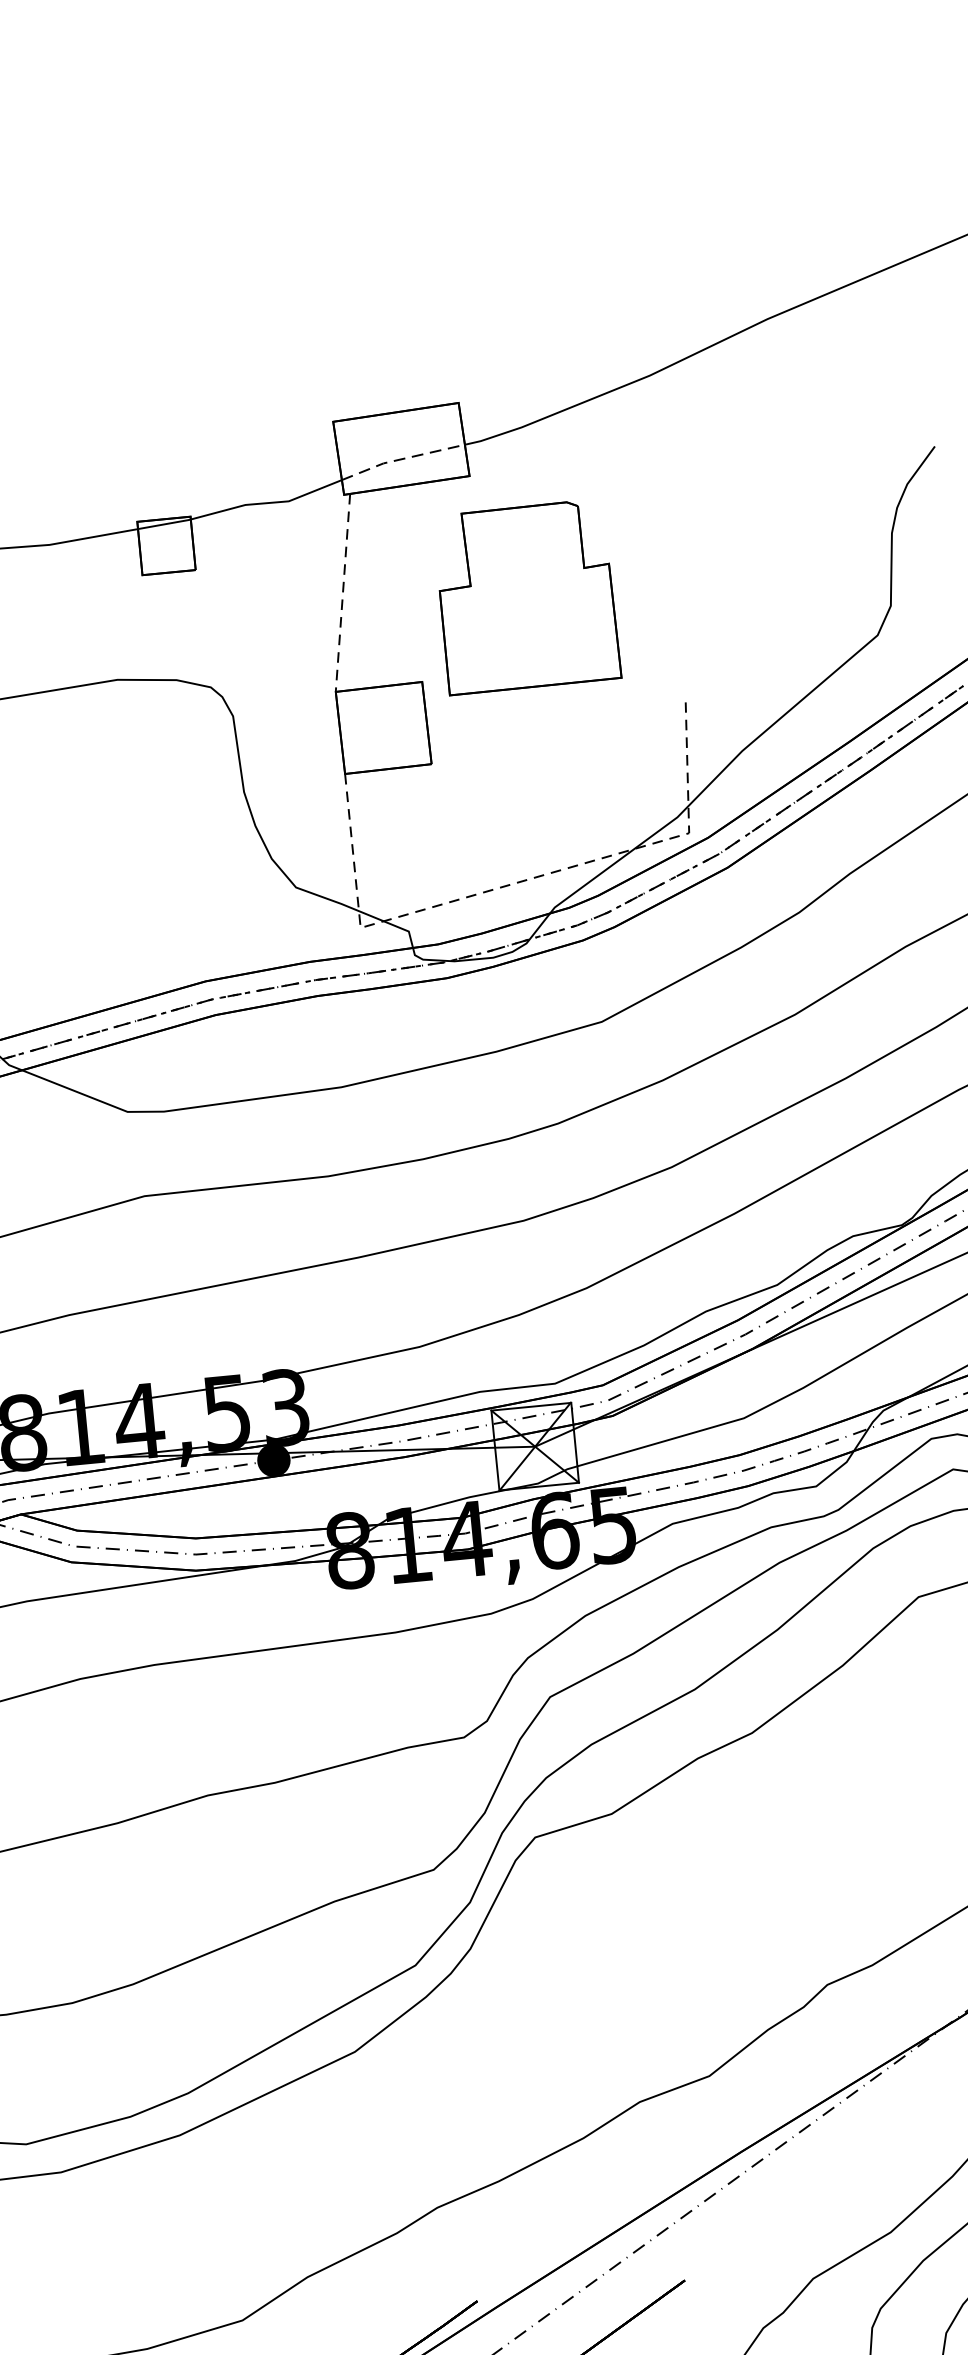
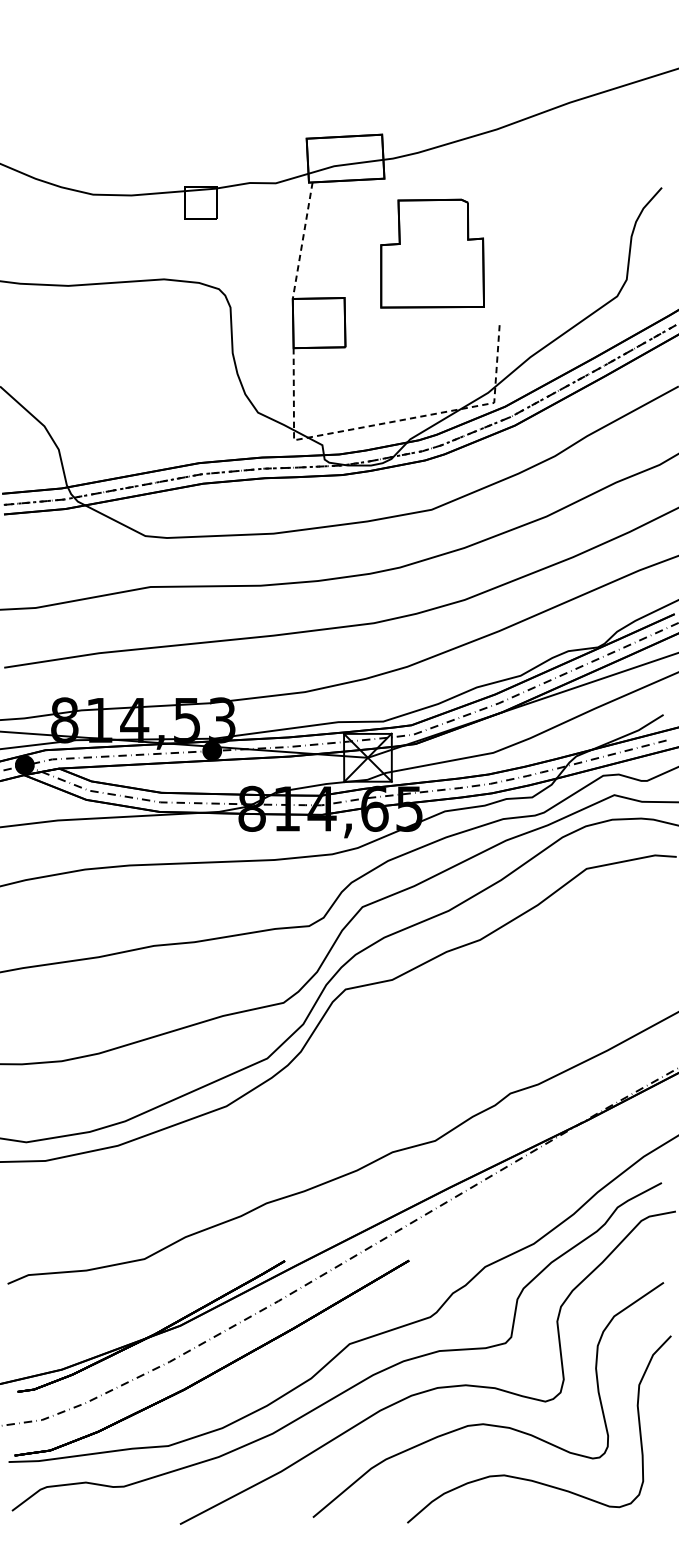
line: (402, 458) -> (345, 164), dashed -> solid
part: (526, 596) -> (432, 253), moved

